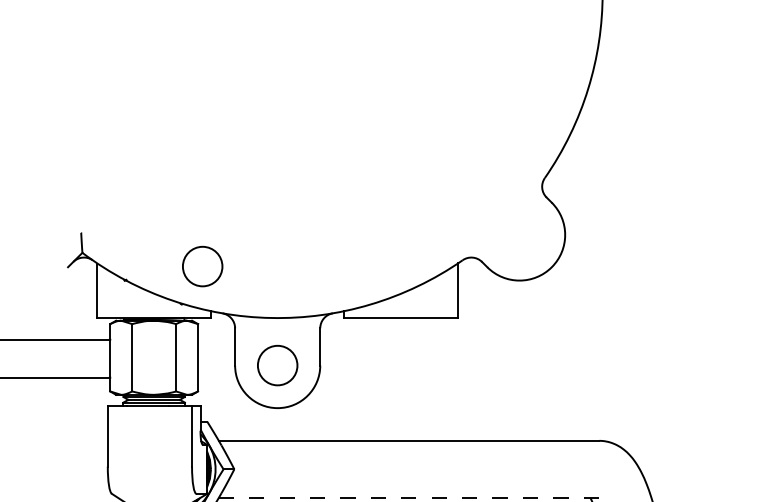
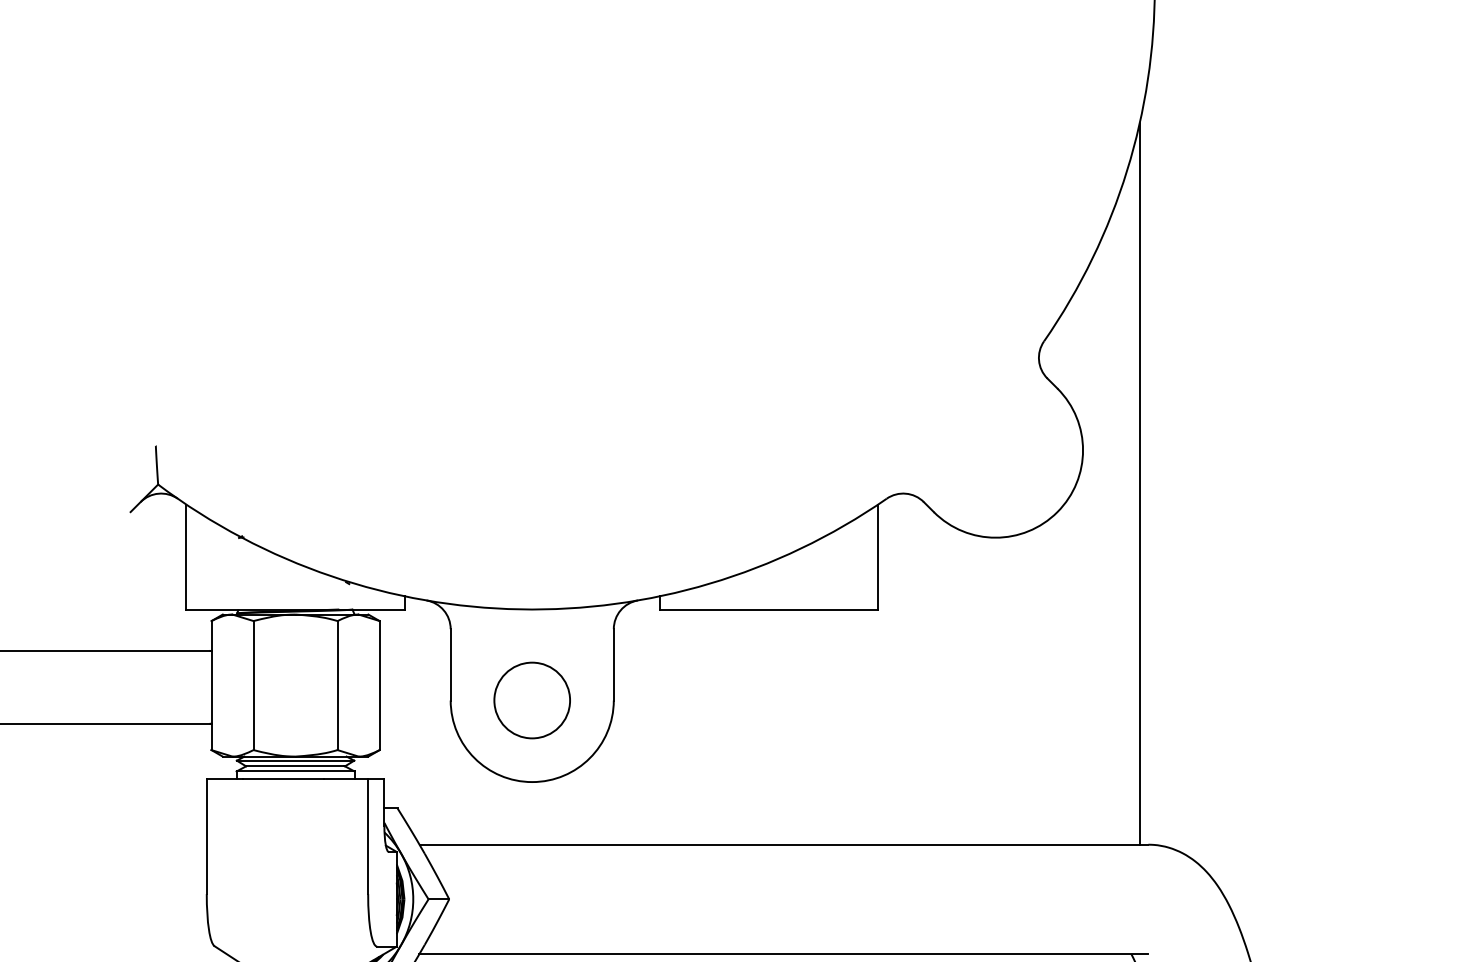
line: (594, 252) -> (1139, 483), added
circle: (202, 266) -> (388, 510), removed
line: (409, 497) -> (784, 953), dashed -> solid

